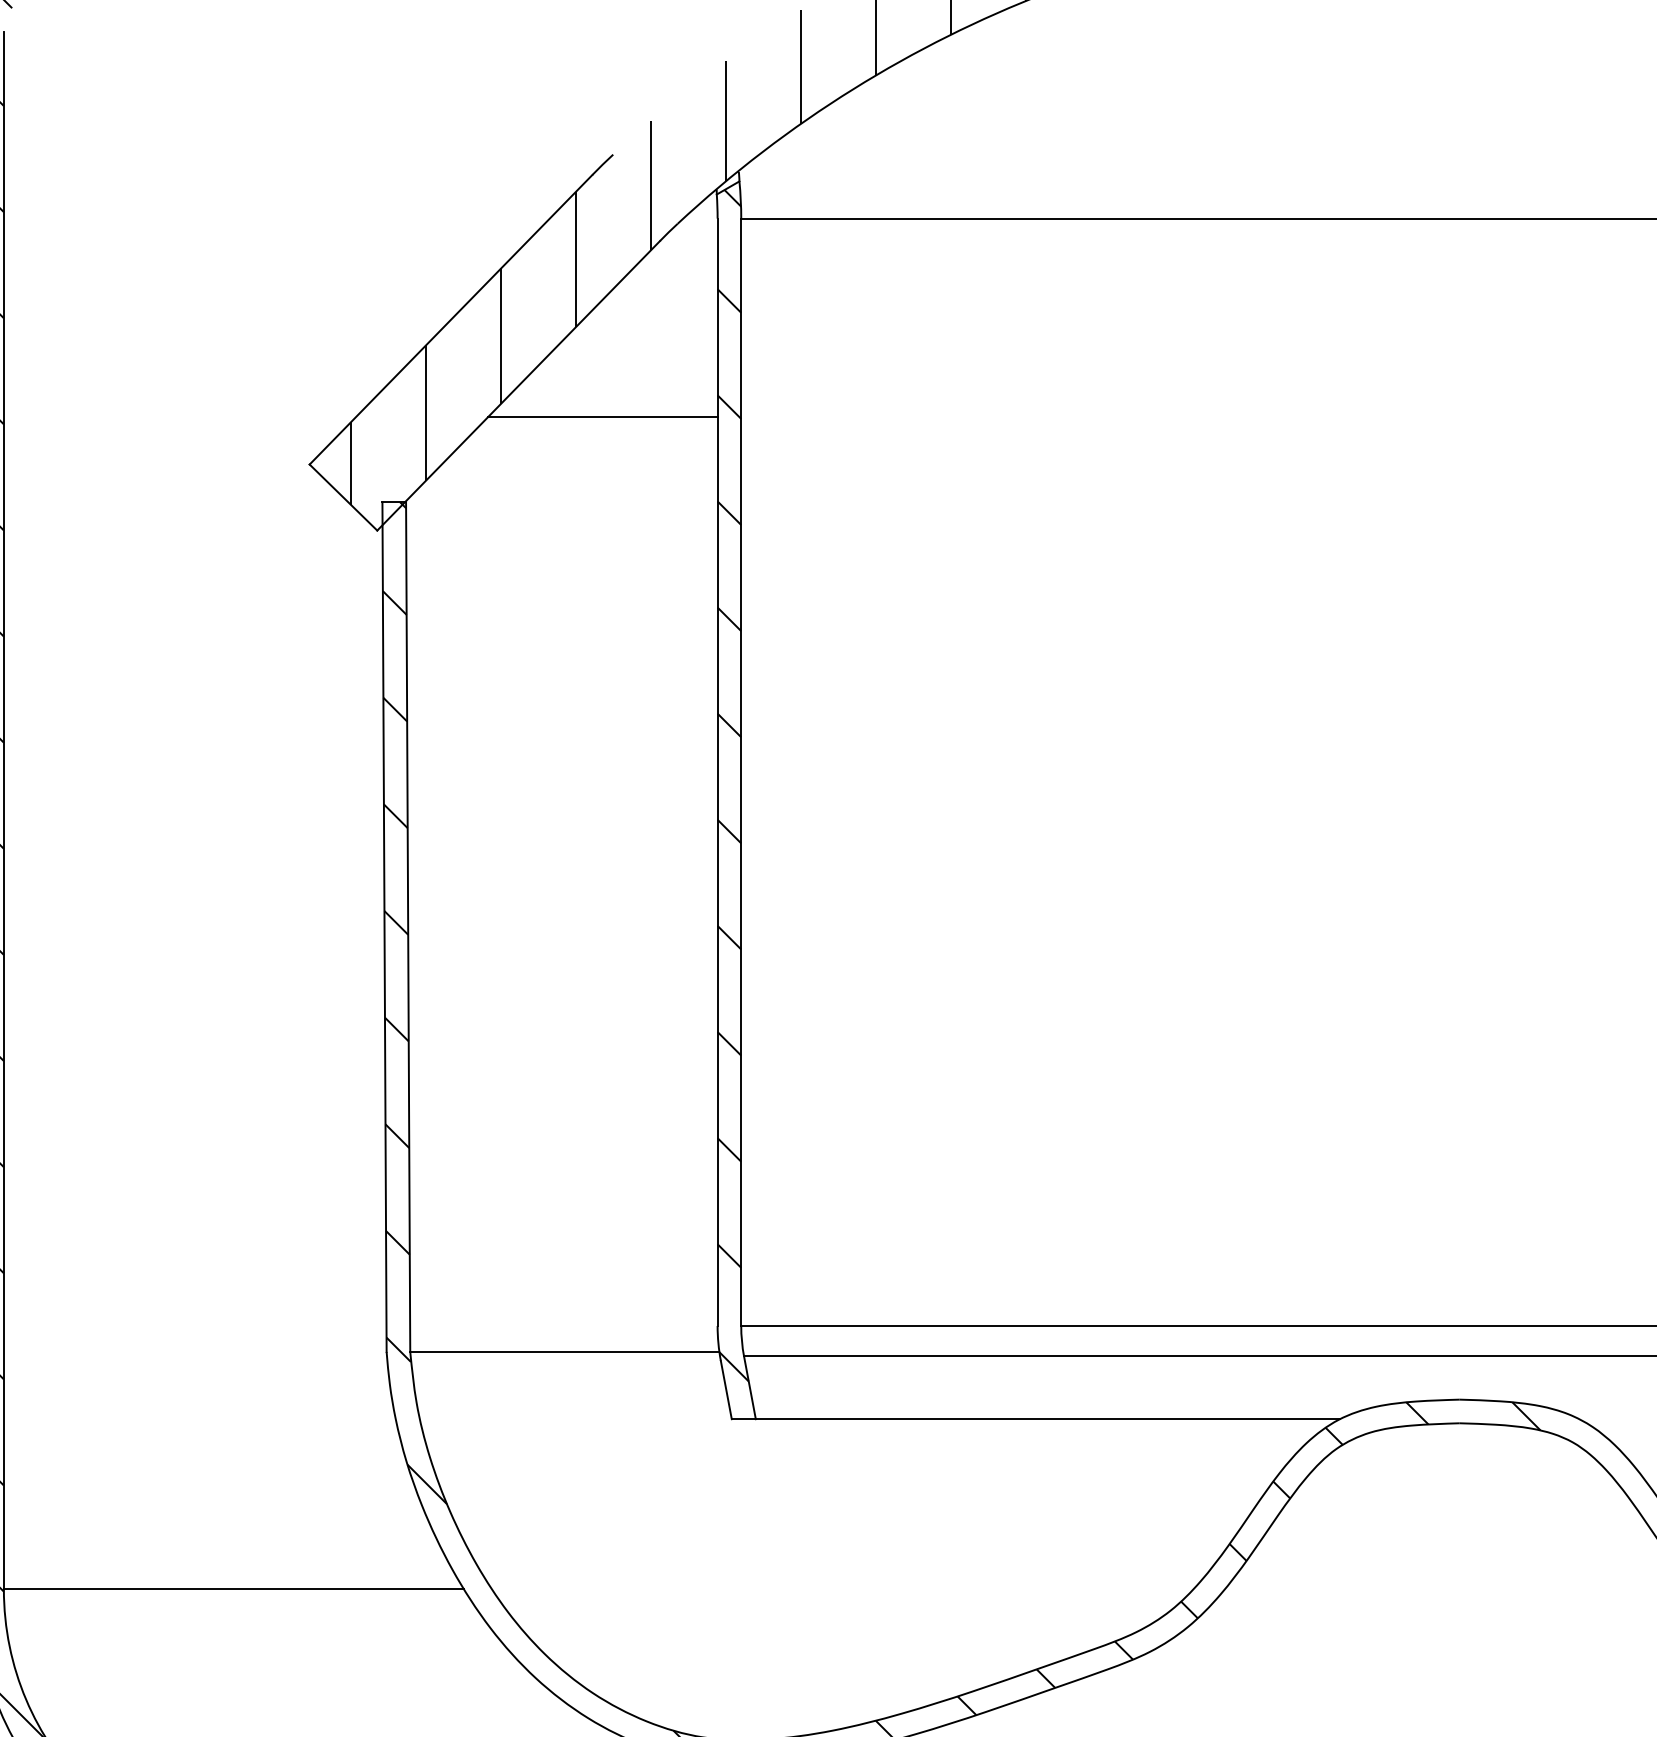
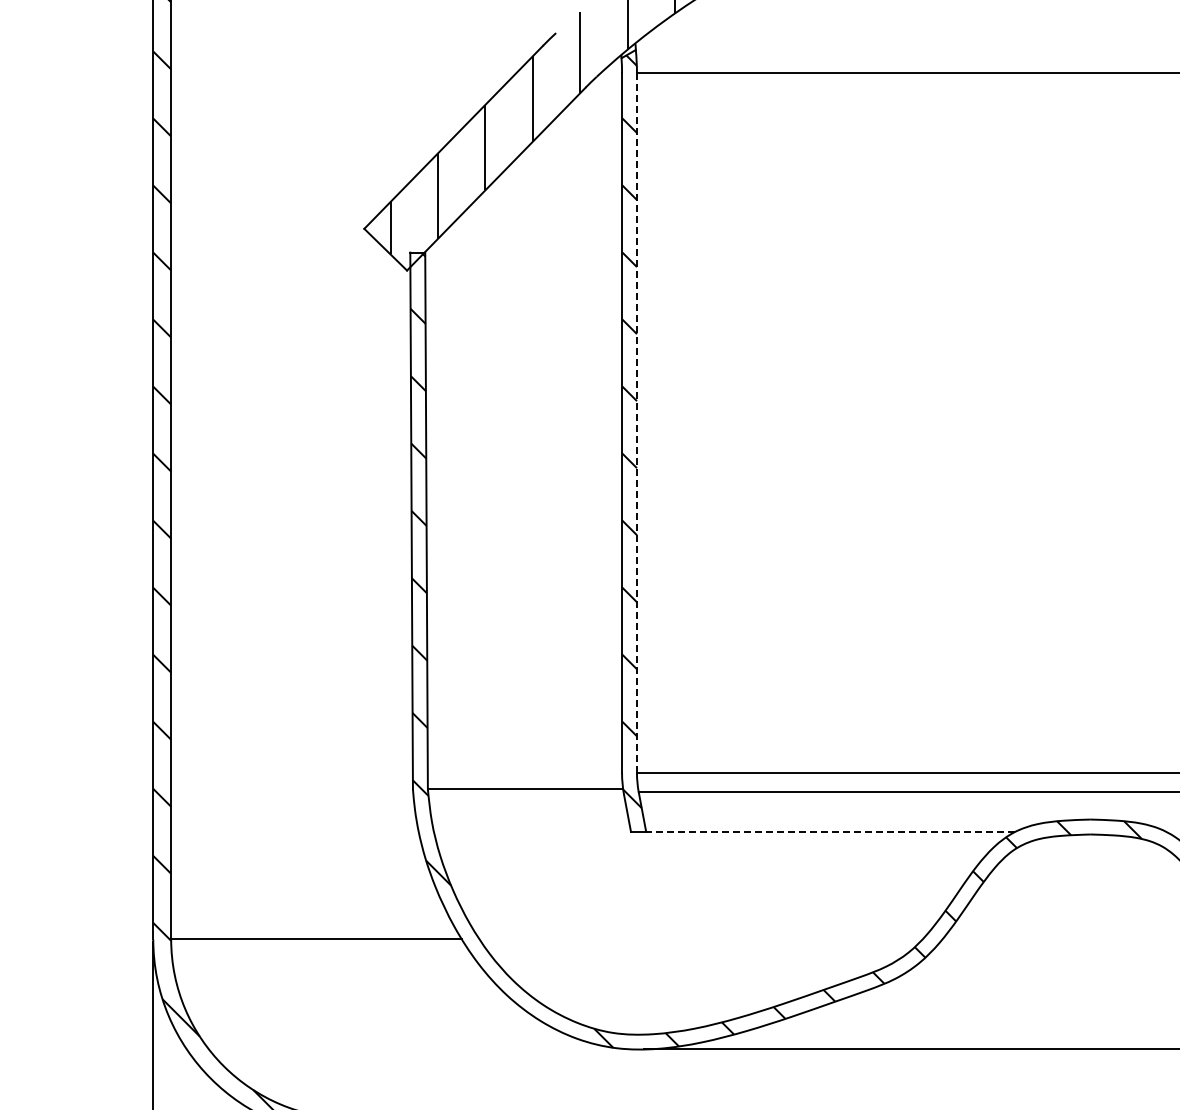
line: (602, 416) -> (549, 198), removed
line: (740, 772) -> (636, 423), solid -> dashed
line: (1047, 1418) -> (830, 831), solid -> dashed

